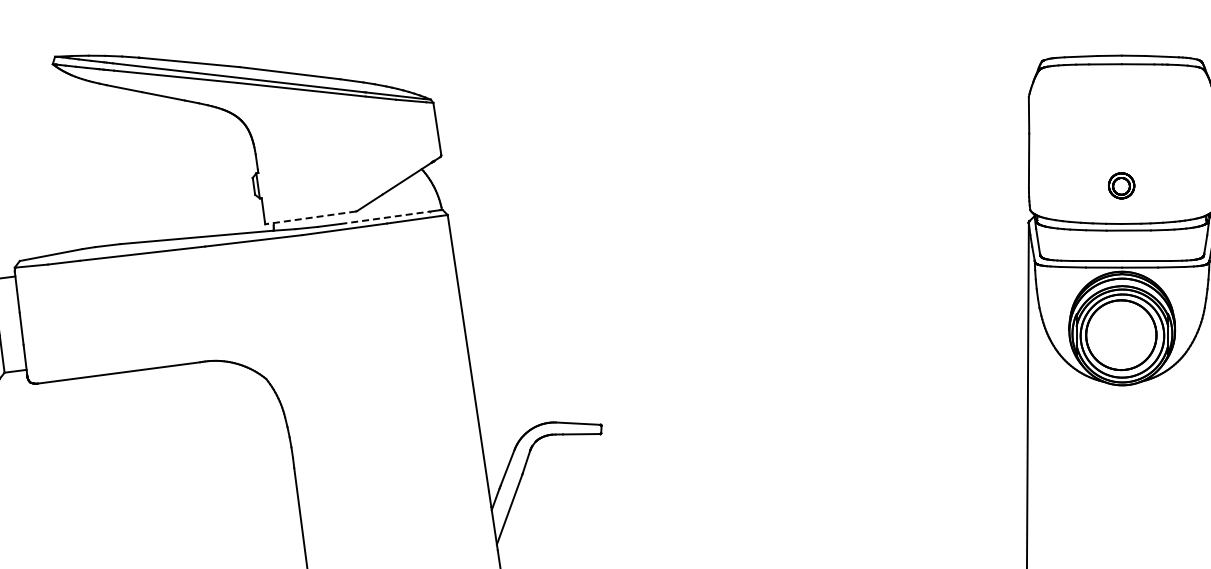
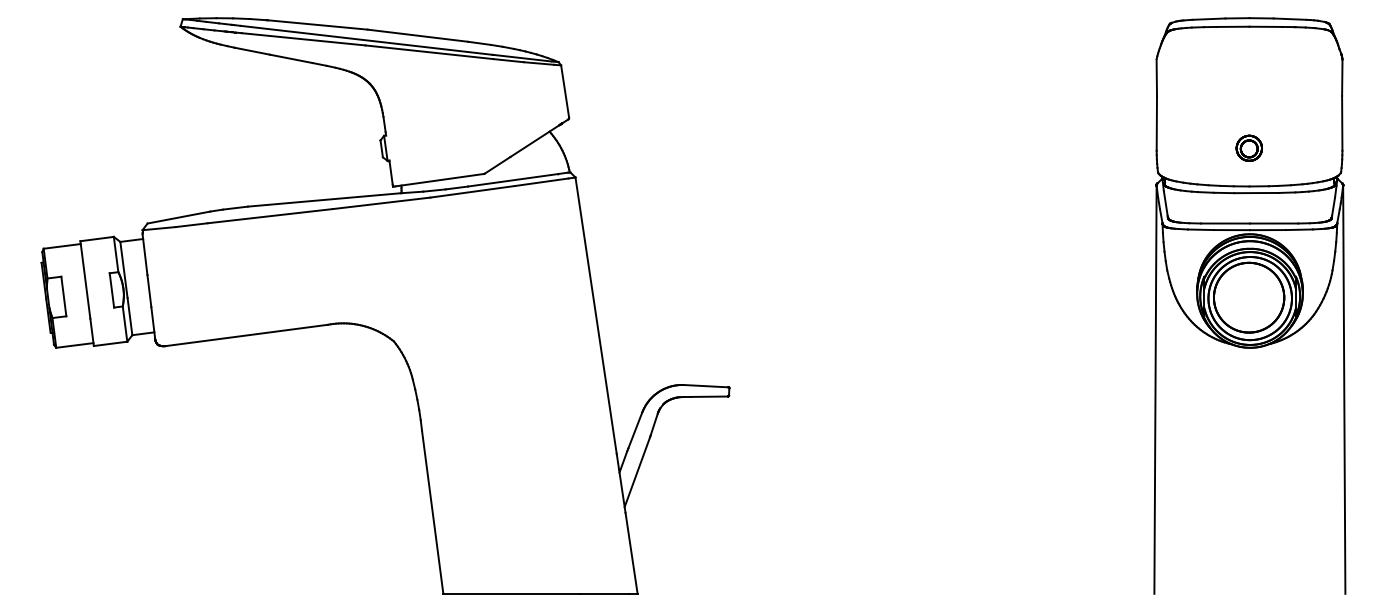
line: (311, 218) -> (439, 180), dashed -> solid
line: (385, 218) -> (513, 180), dashed -> solid

